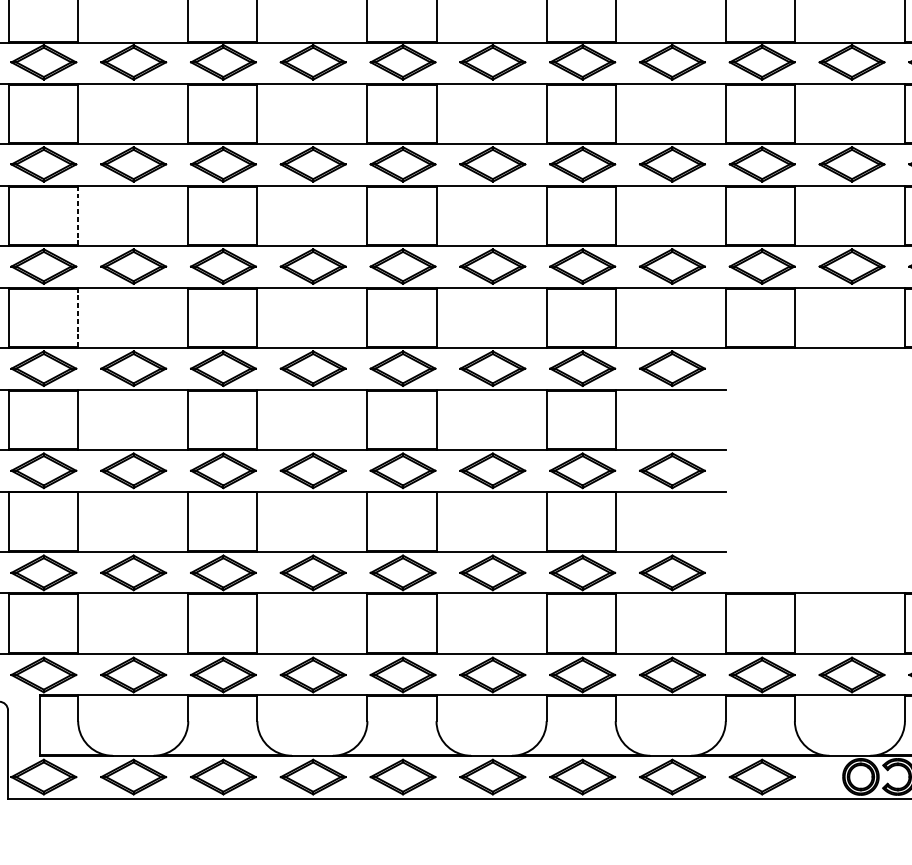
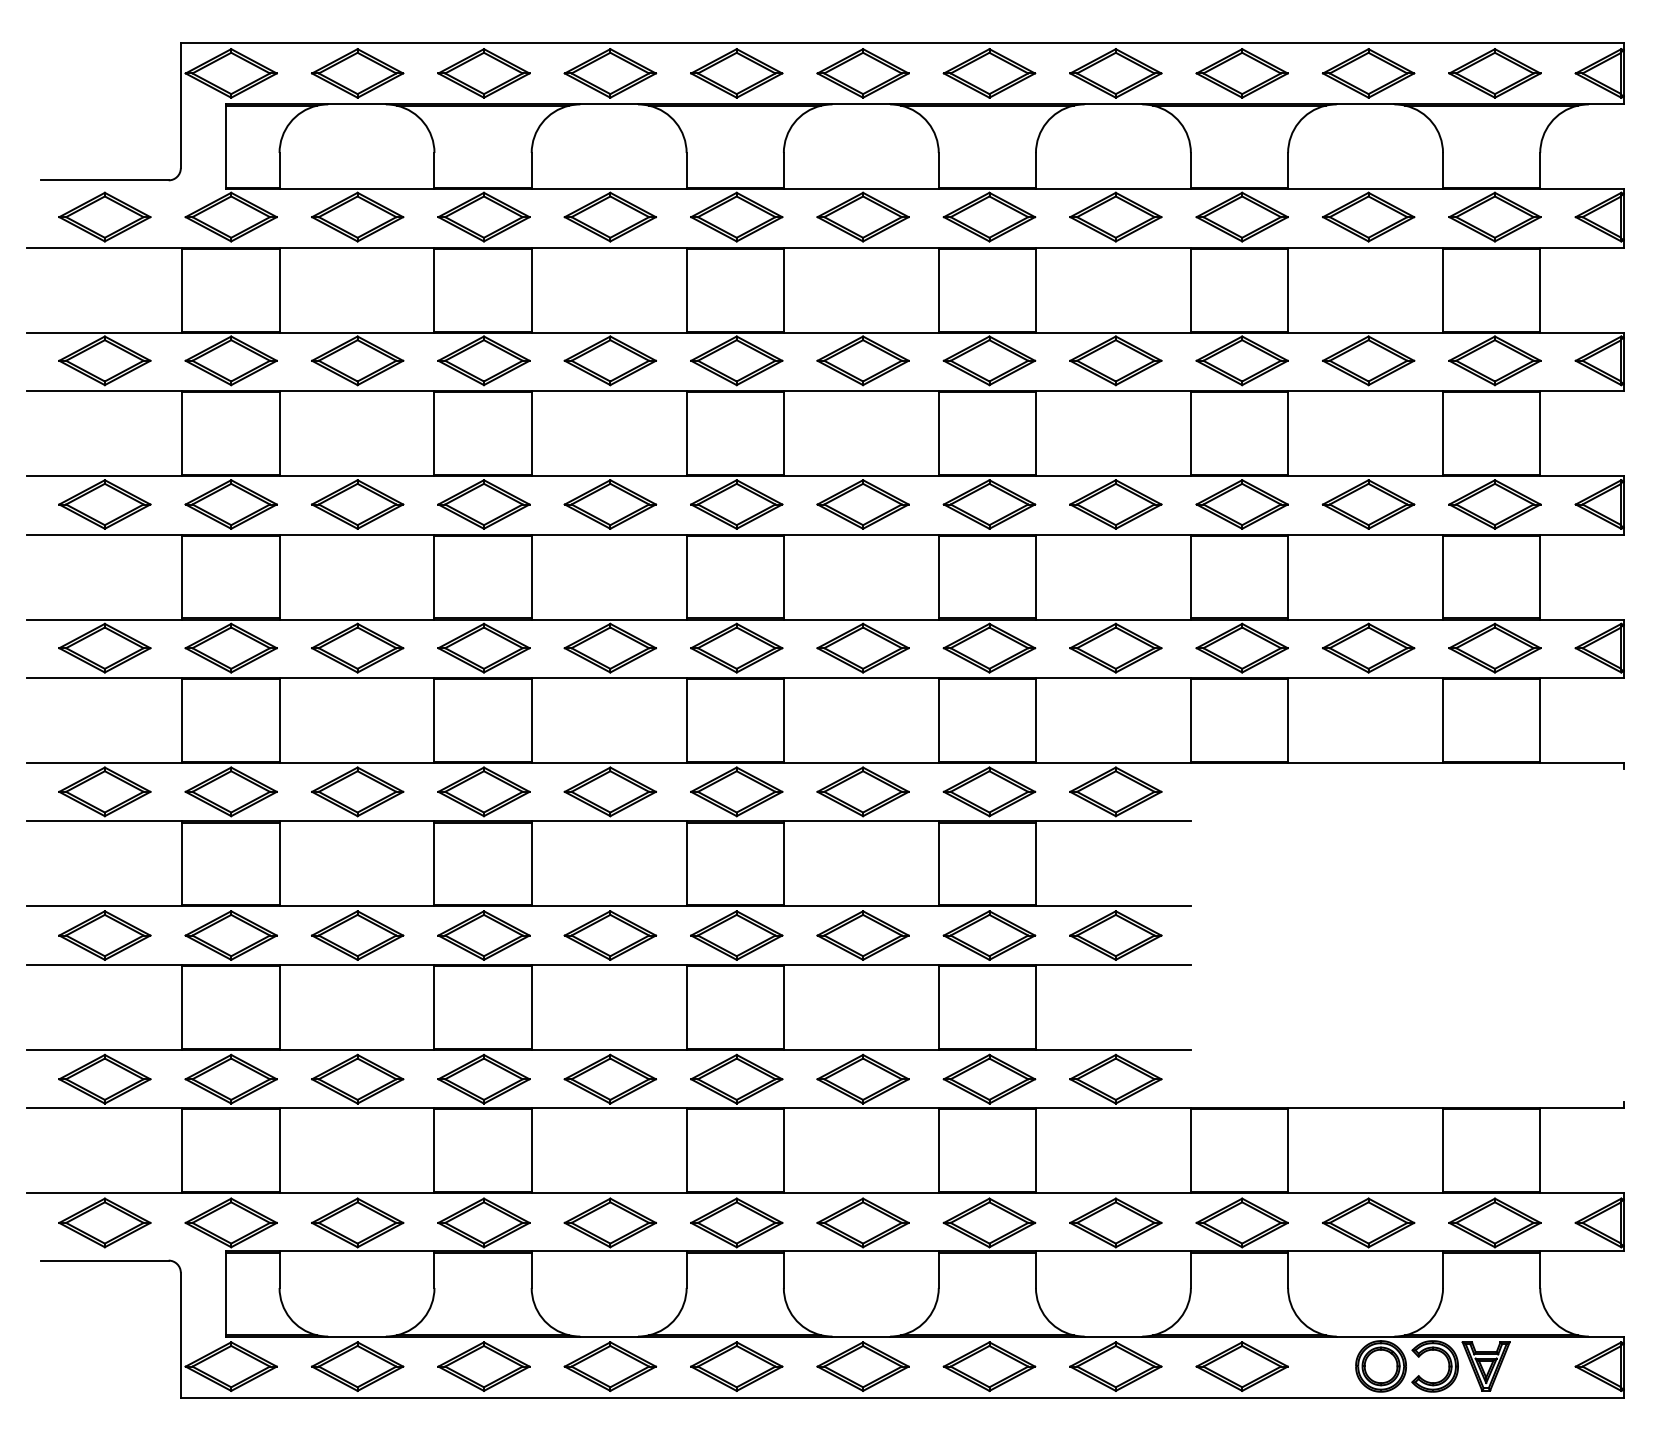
line: (78, 215) -> (279, 576), dashed -> solid
line: (78, 317) -> (279, 720), dashed -> solid

